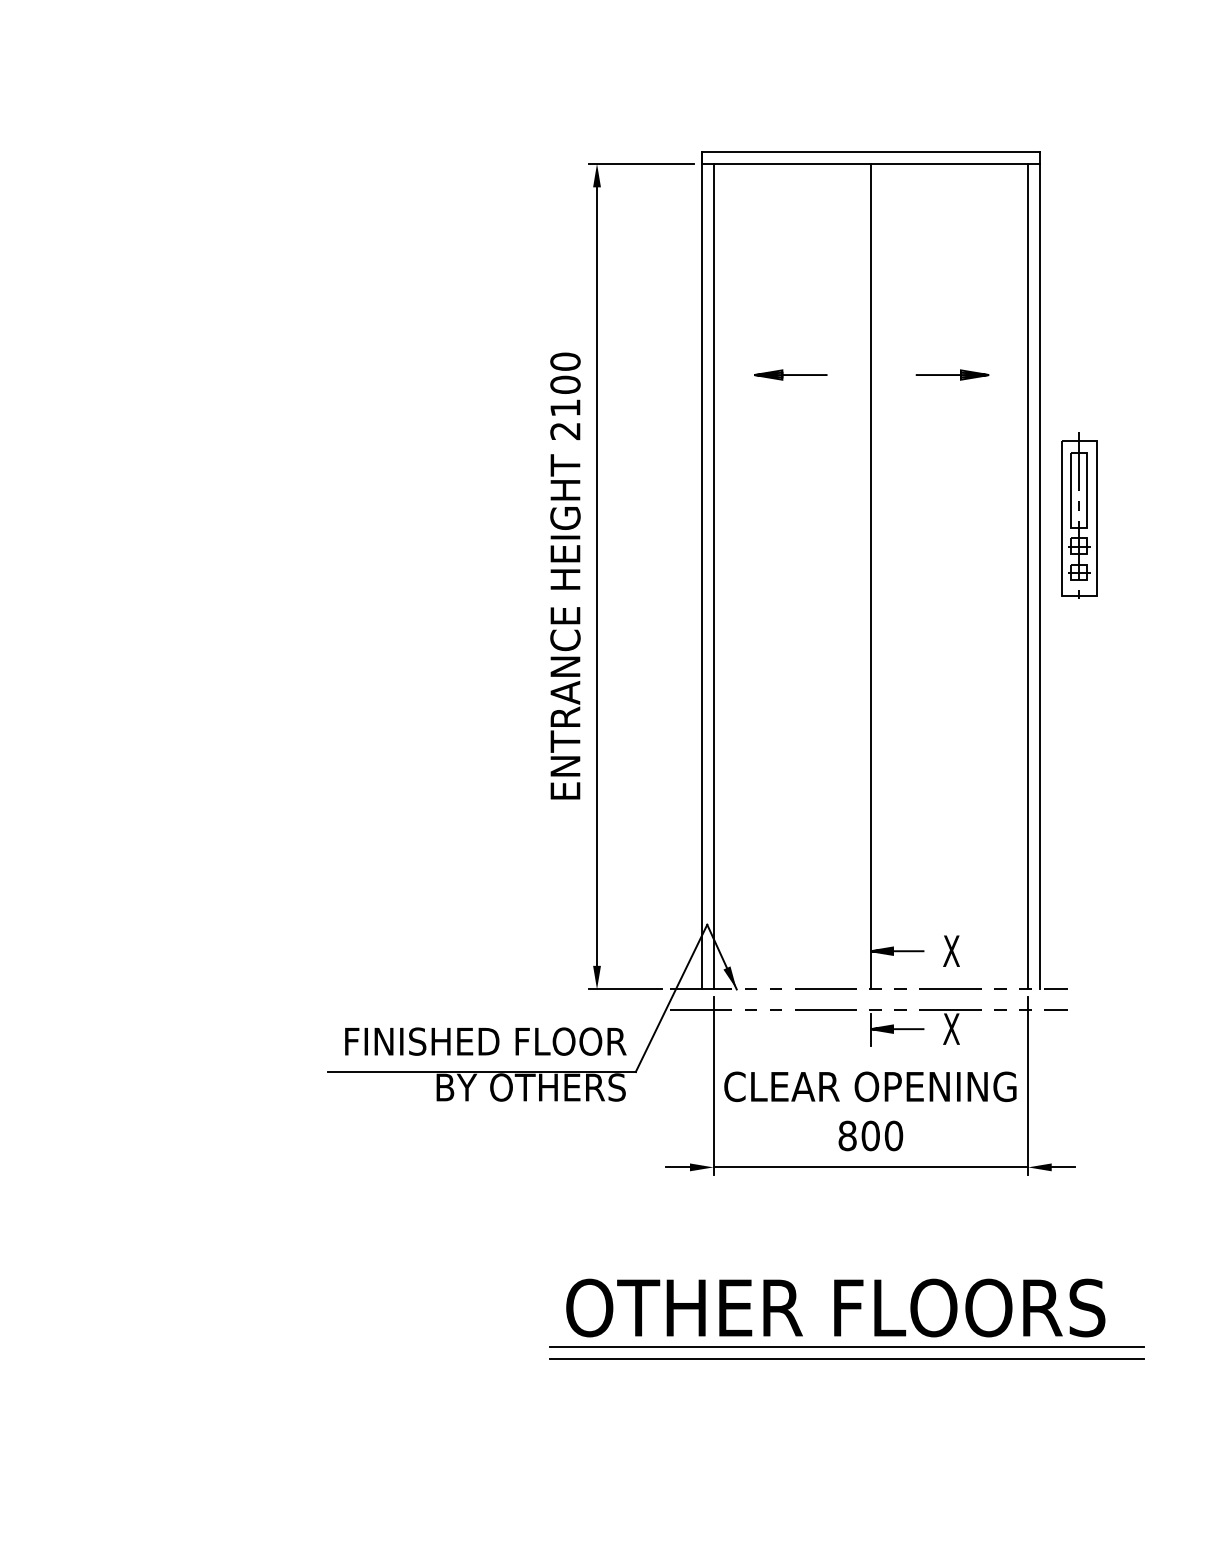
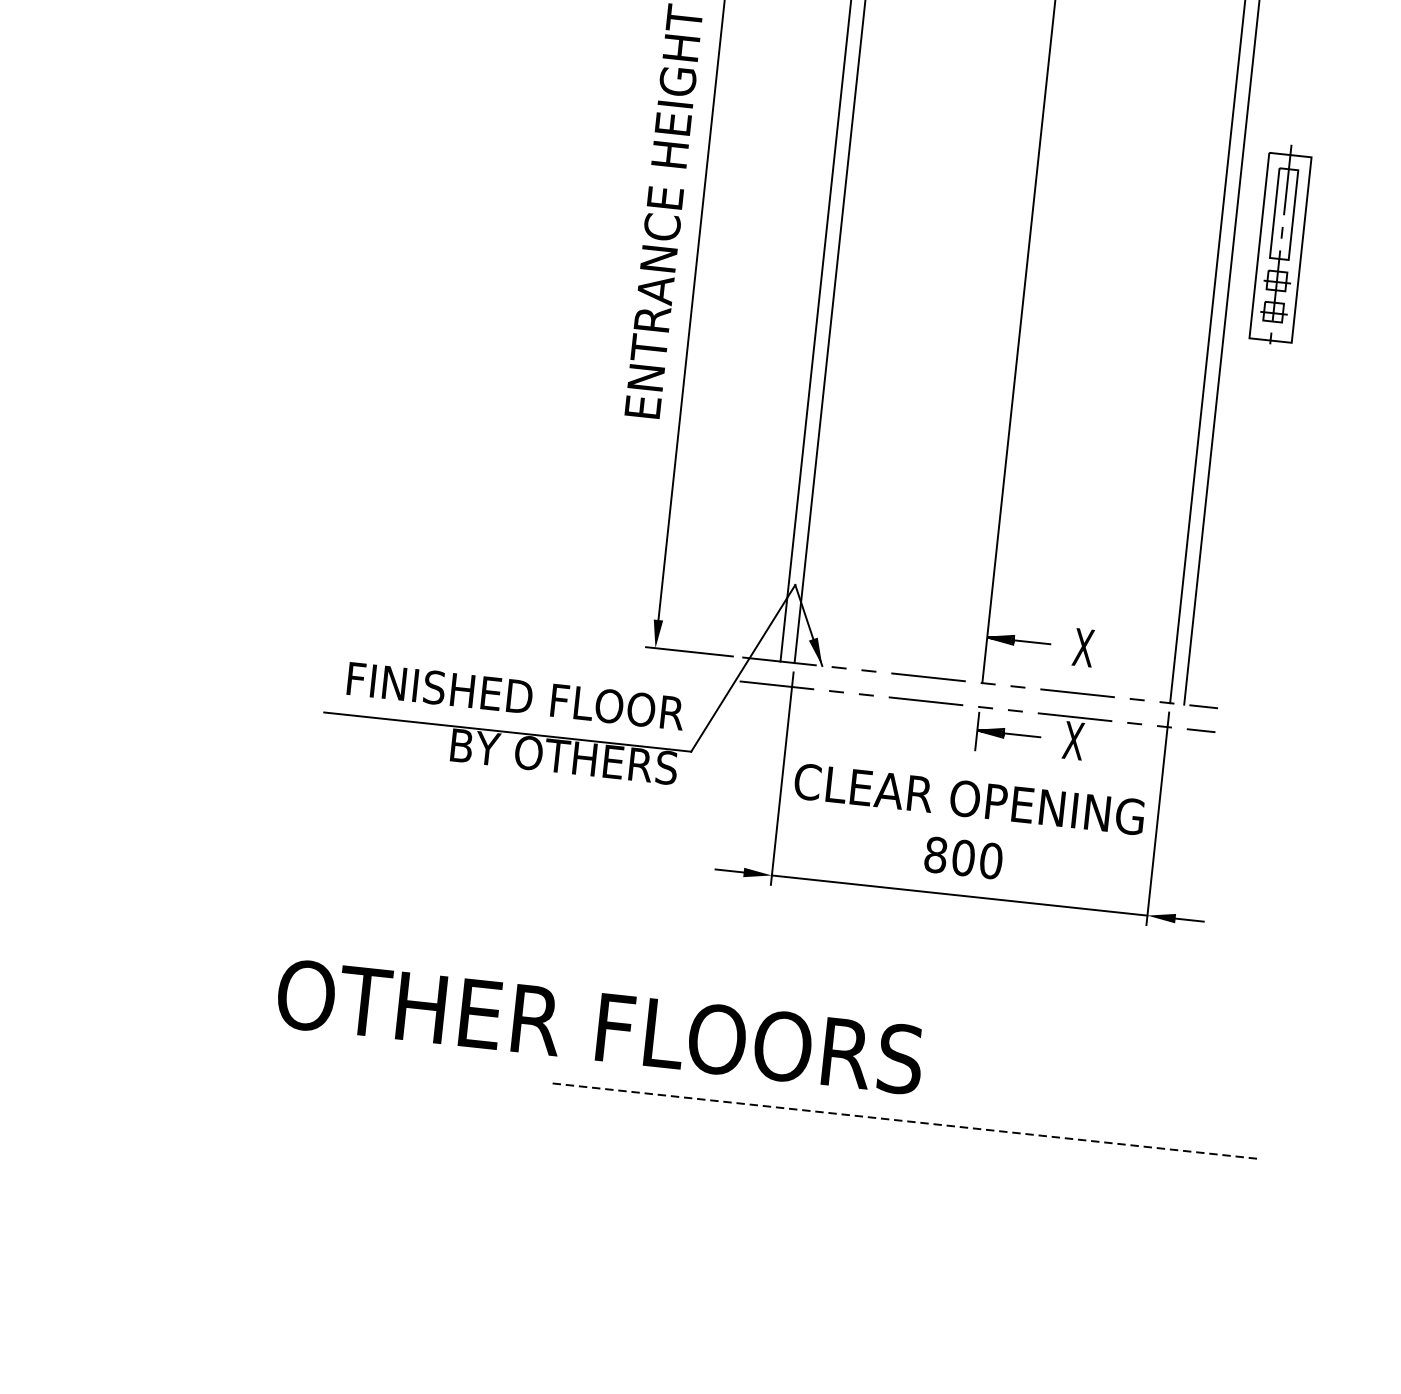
part: (1079, 515) -> (1281, 244), moved
text: (835, 1307) -> (599, 1026), moved
line: (847, 1347) -> (908, 1107), removed
line: (847, 1359) -> (907, 1121), solid -> dashed

